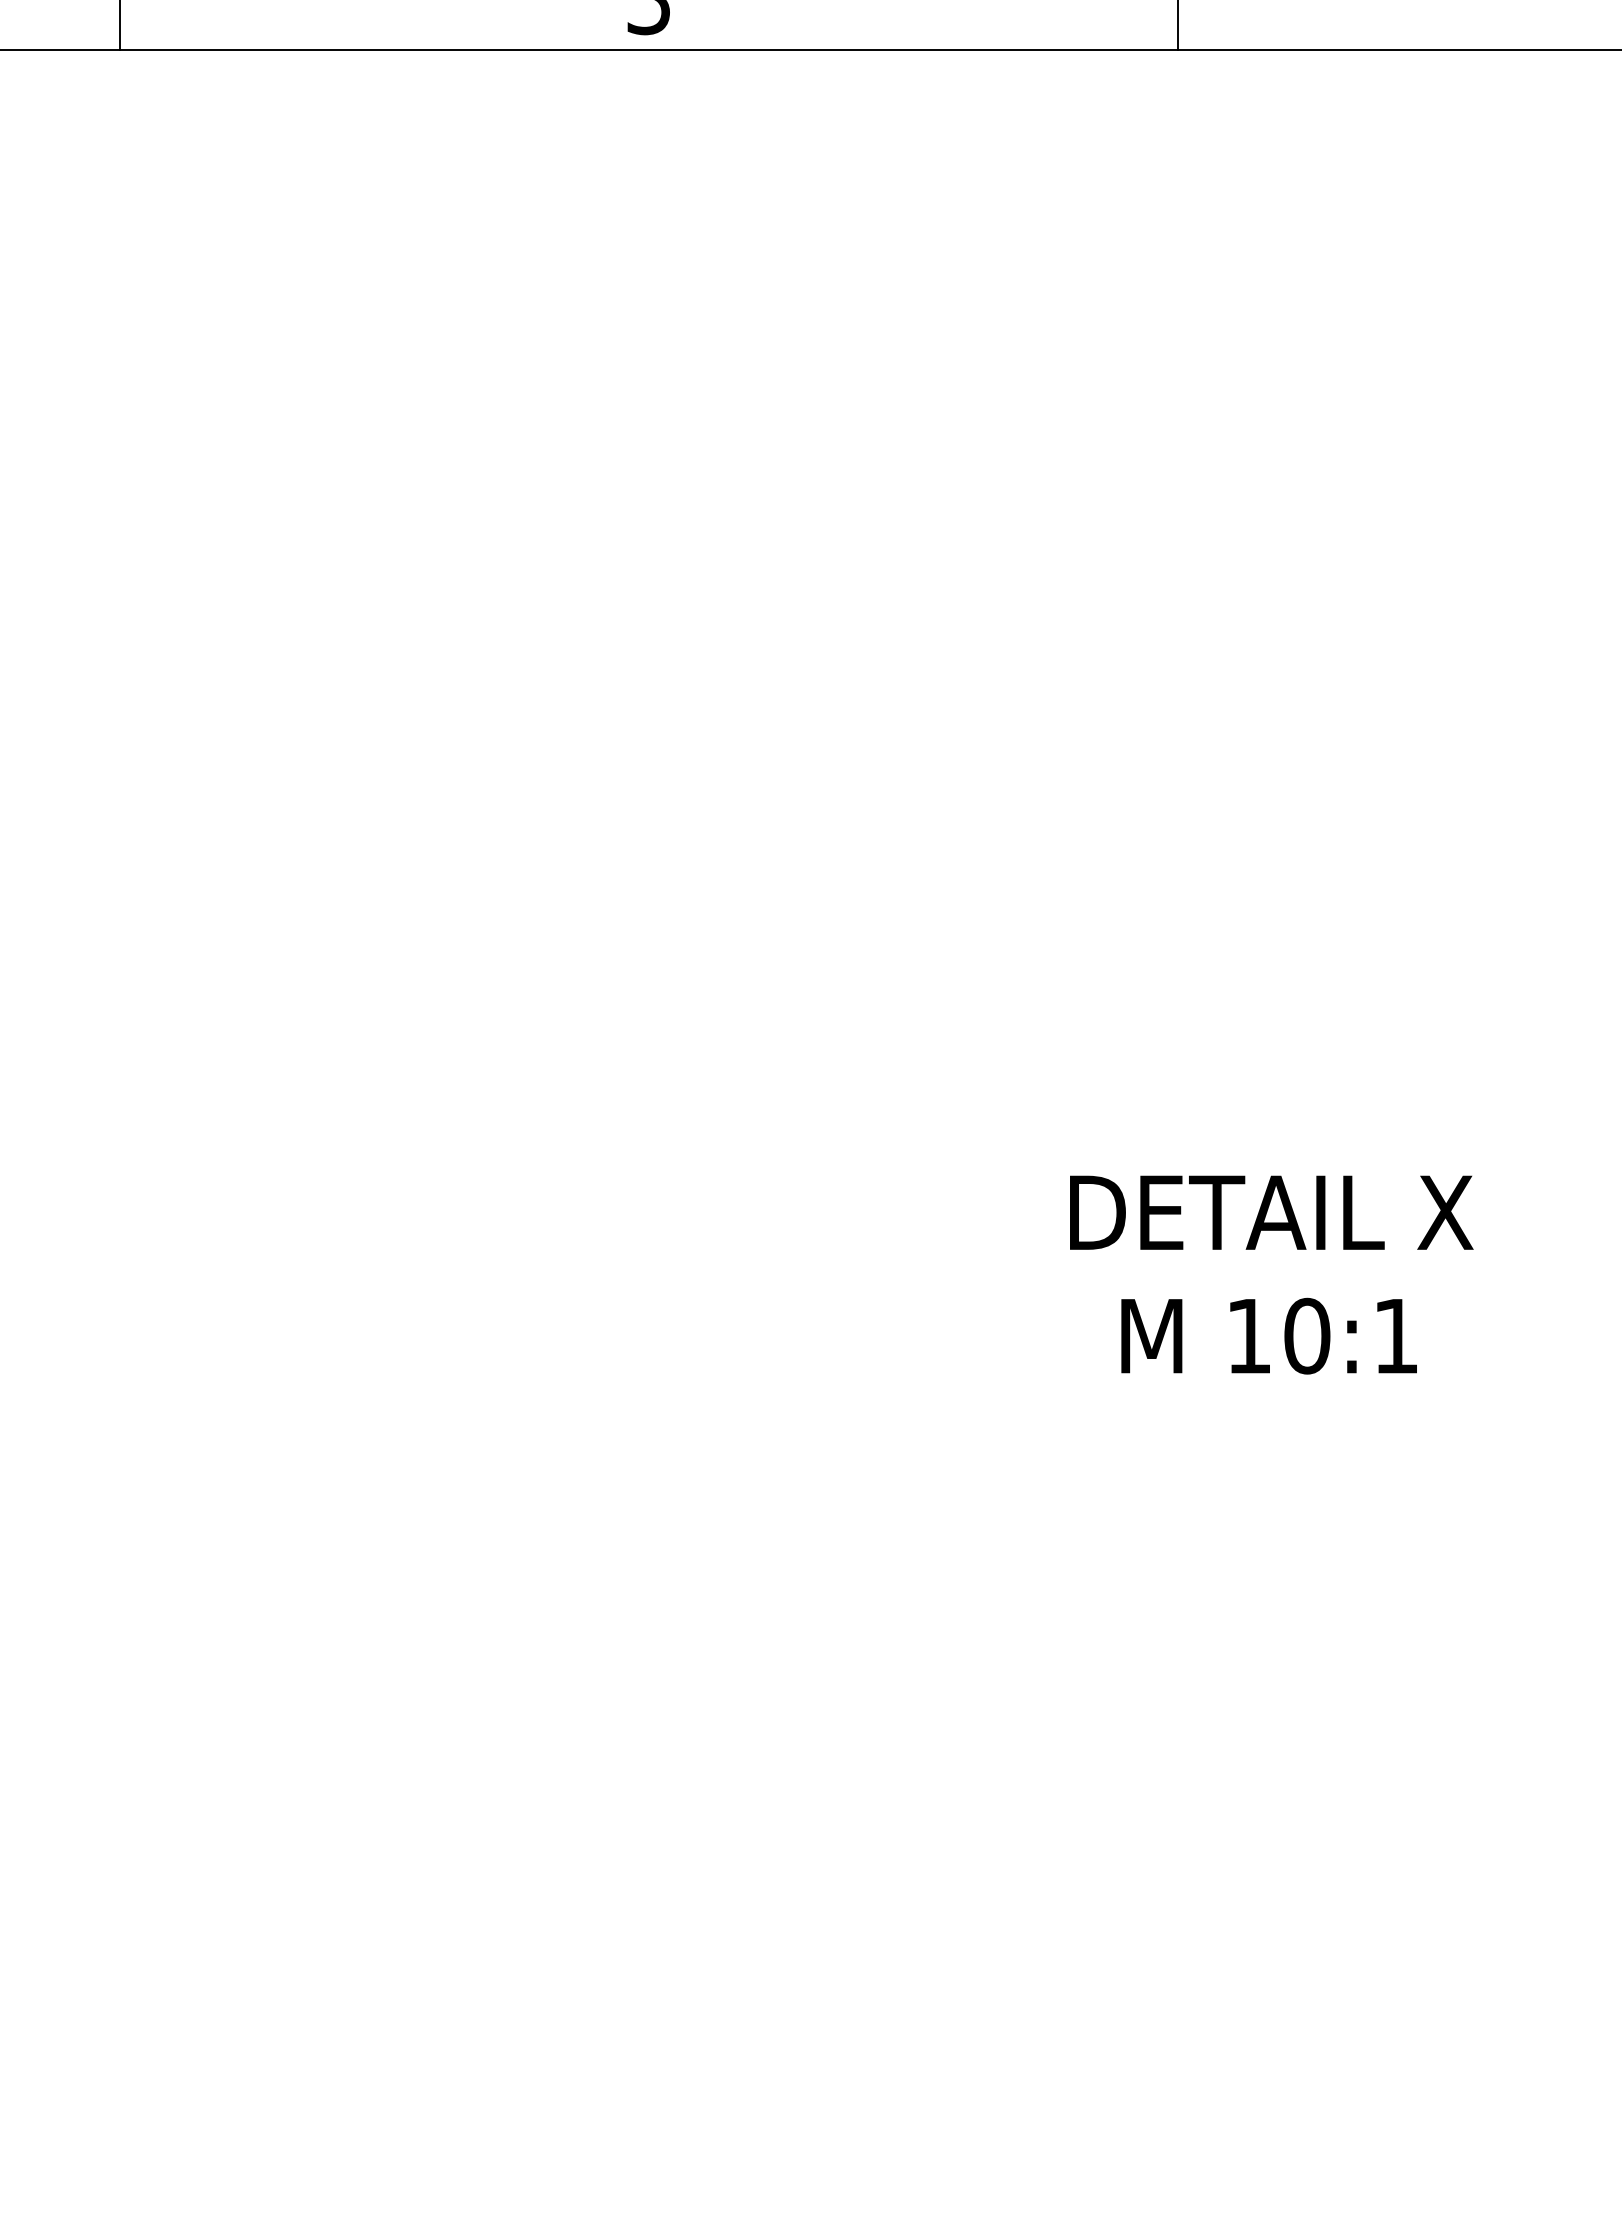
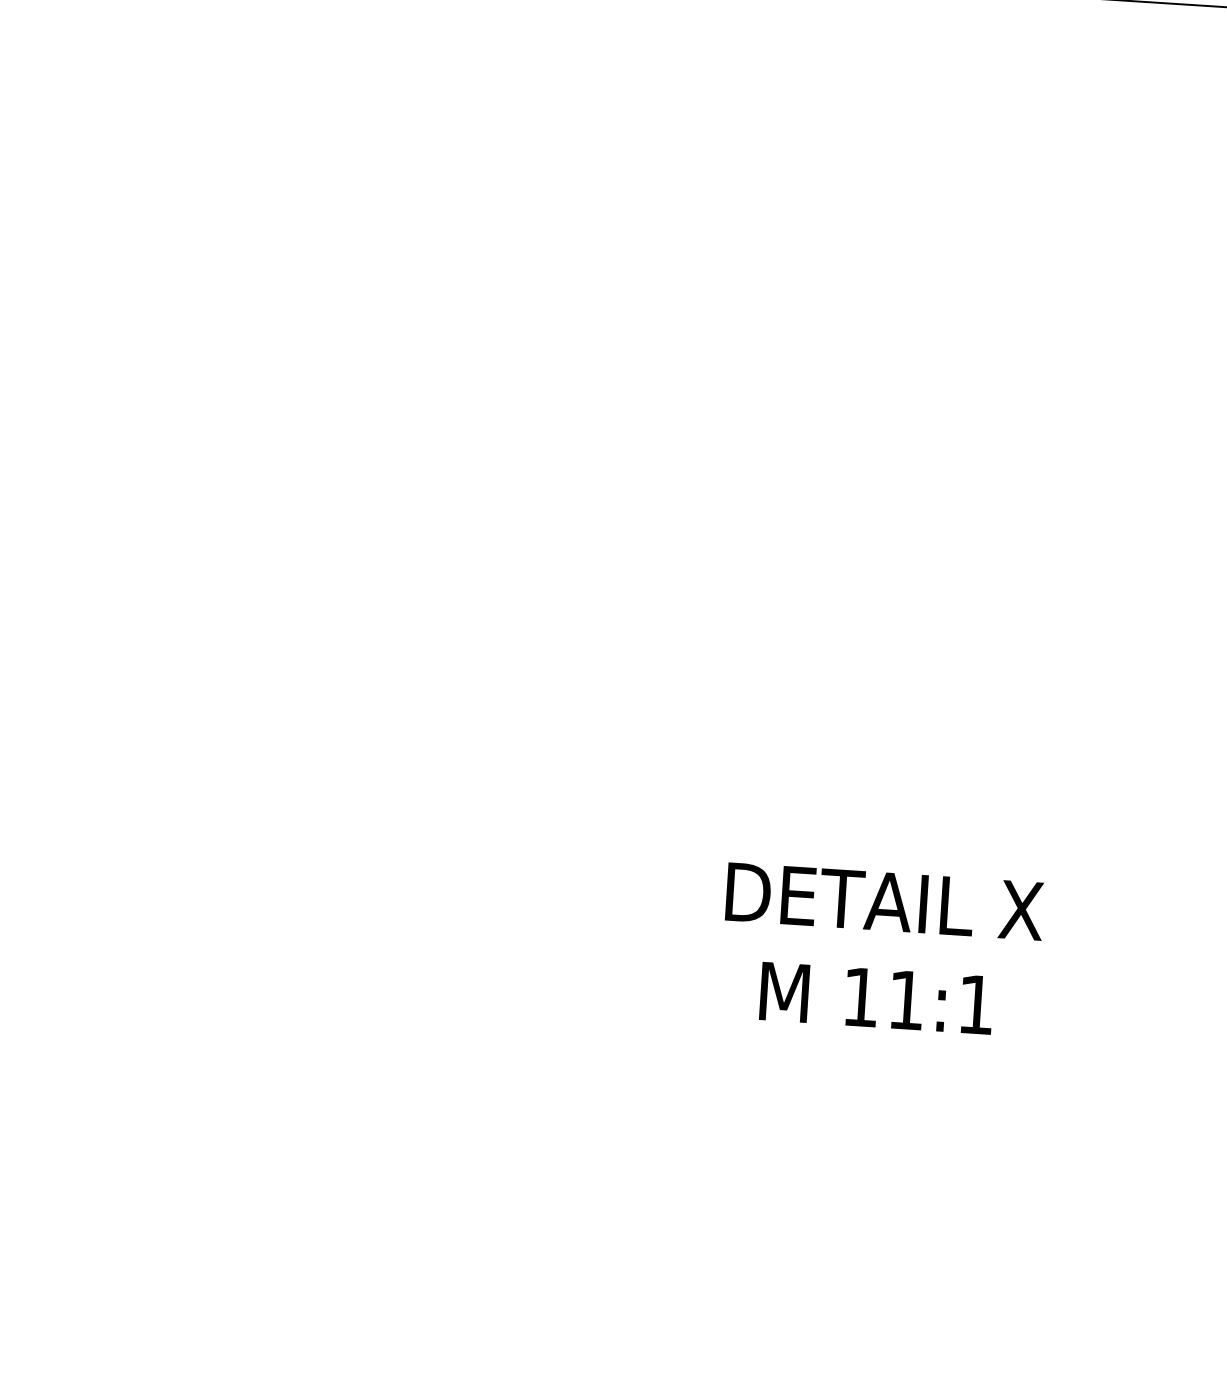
text: (1307, 1335) -> (906, 999), 10:1 -> 11:1

